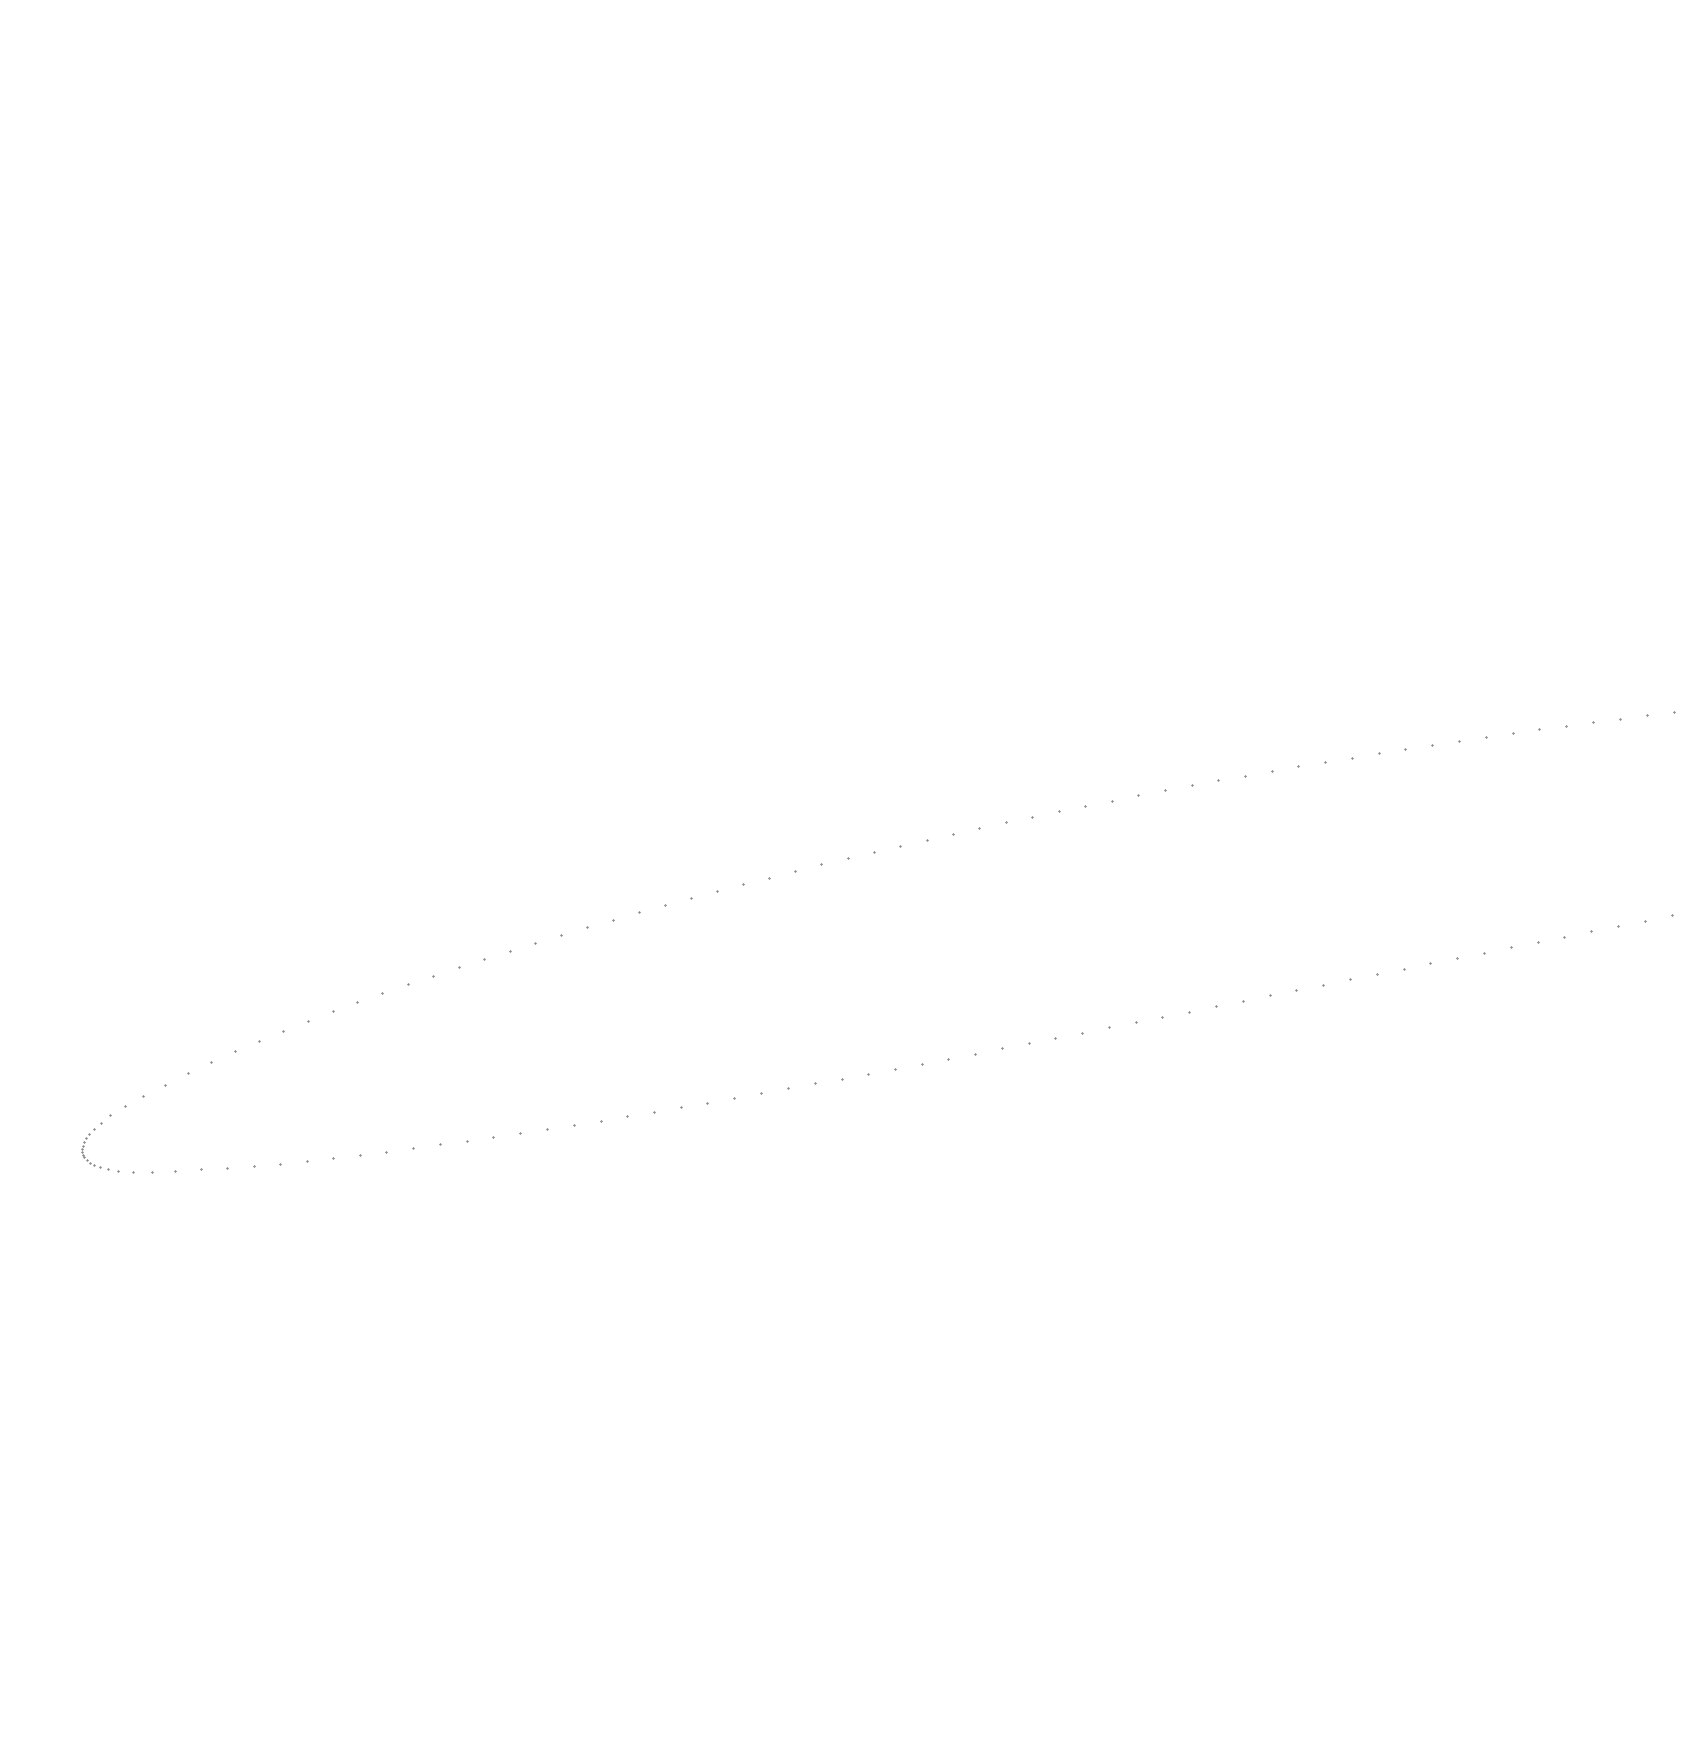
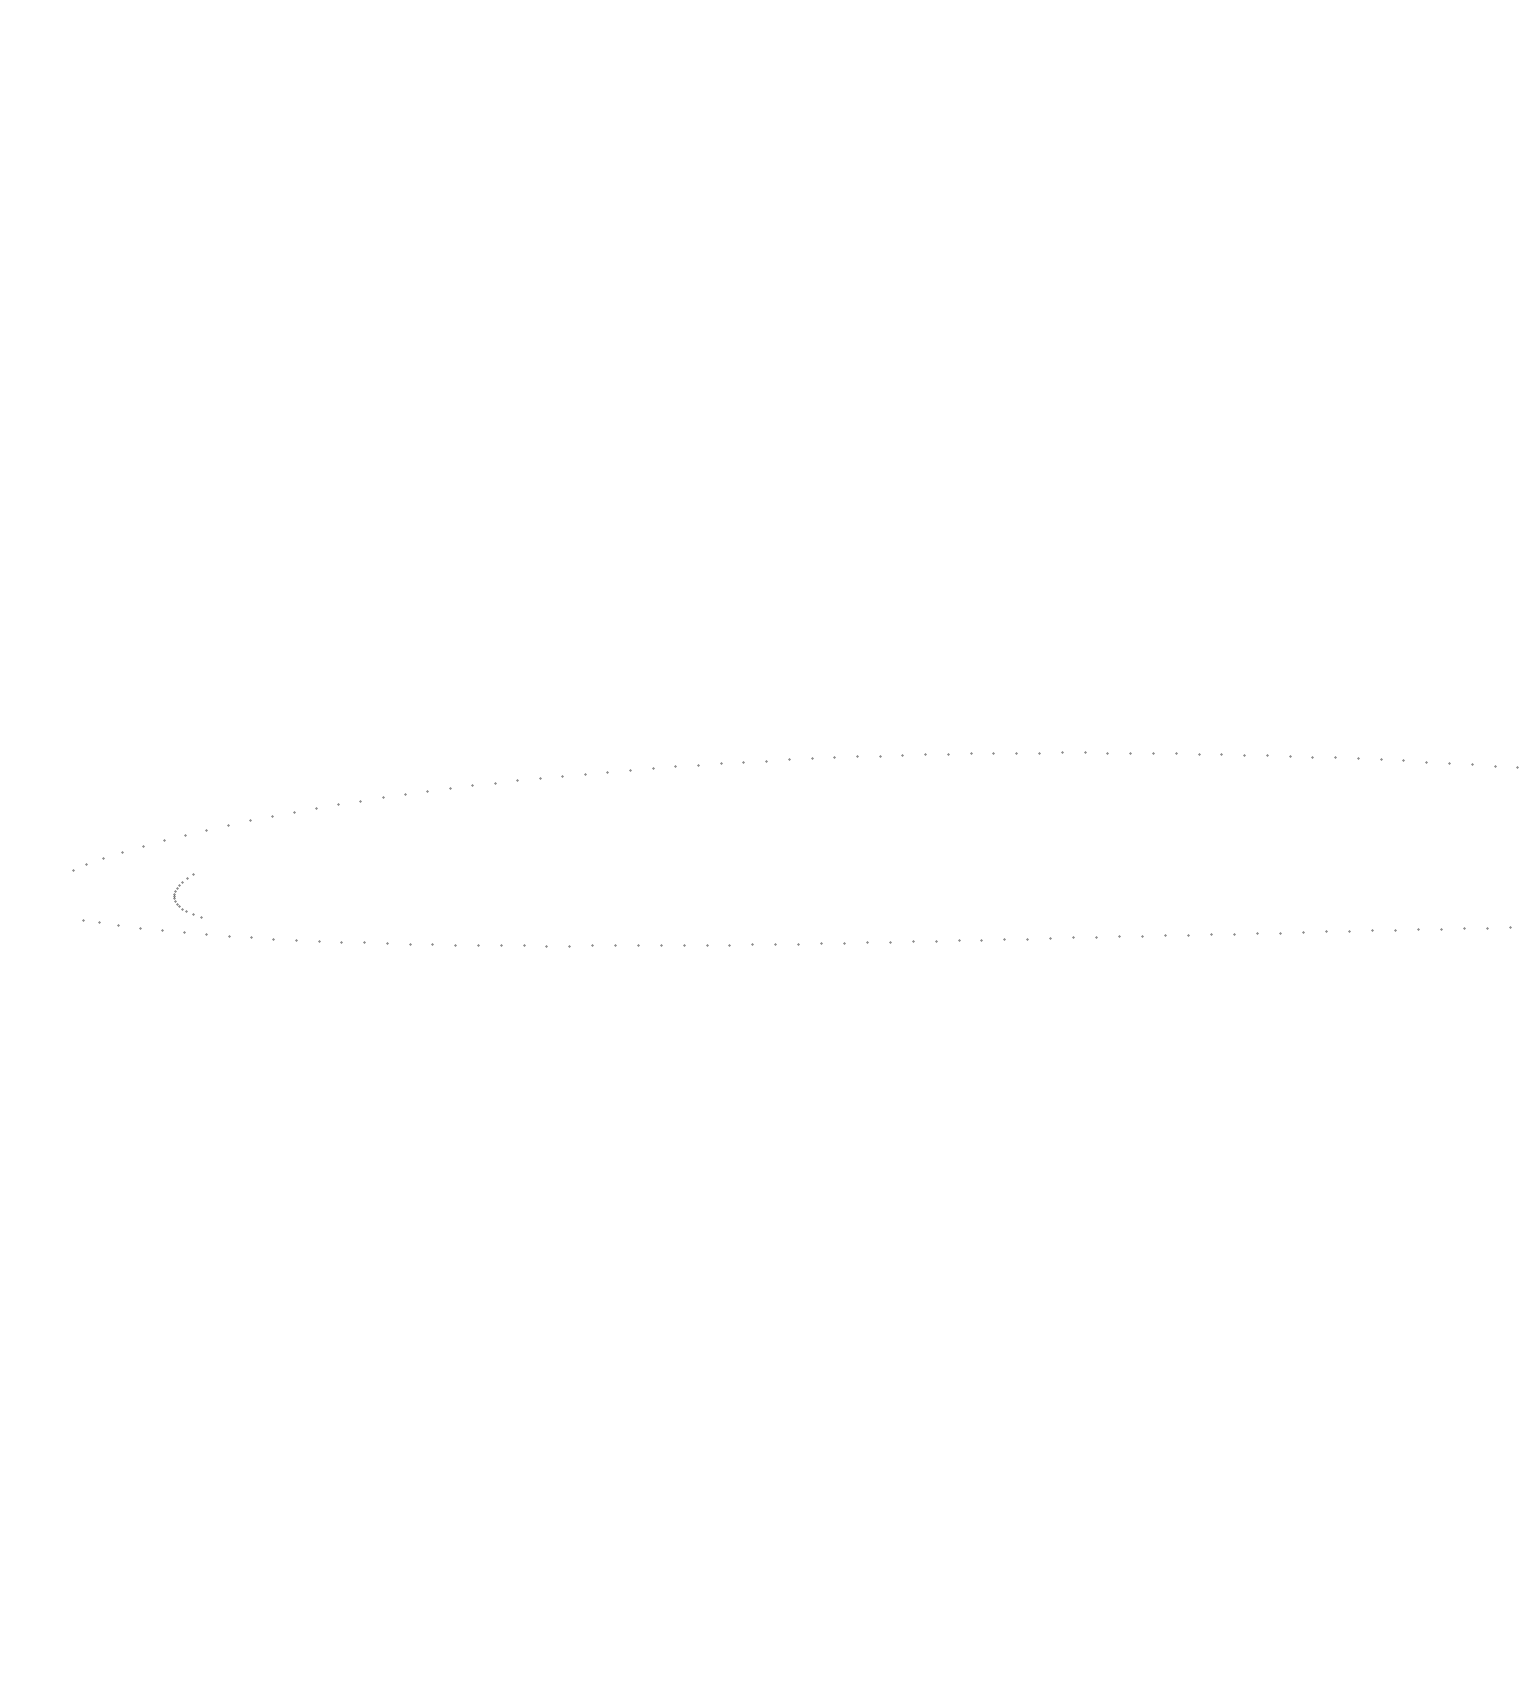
part: (85, 1142) -> (178, 888), moved

